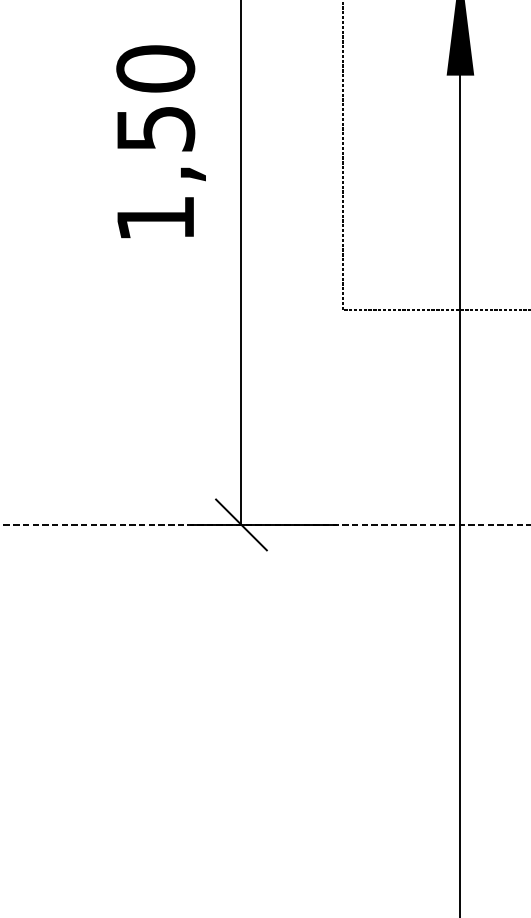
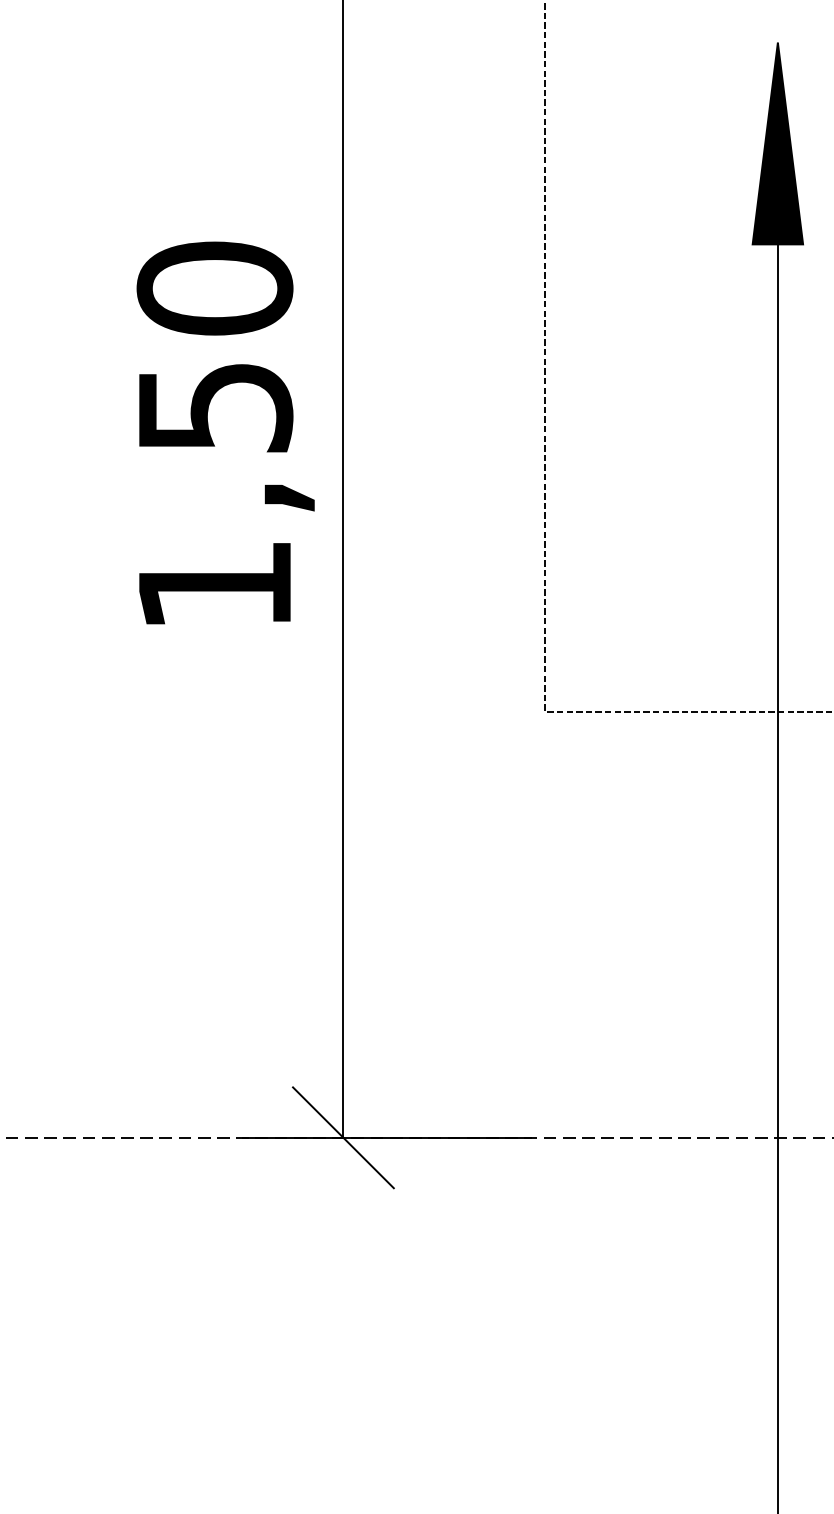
text: (160, 141) -> (224, 432), moved

